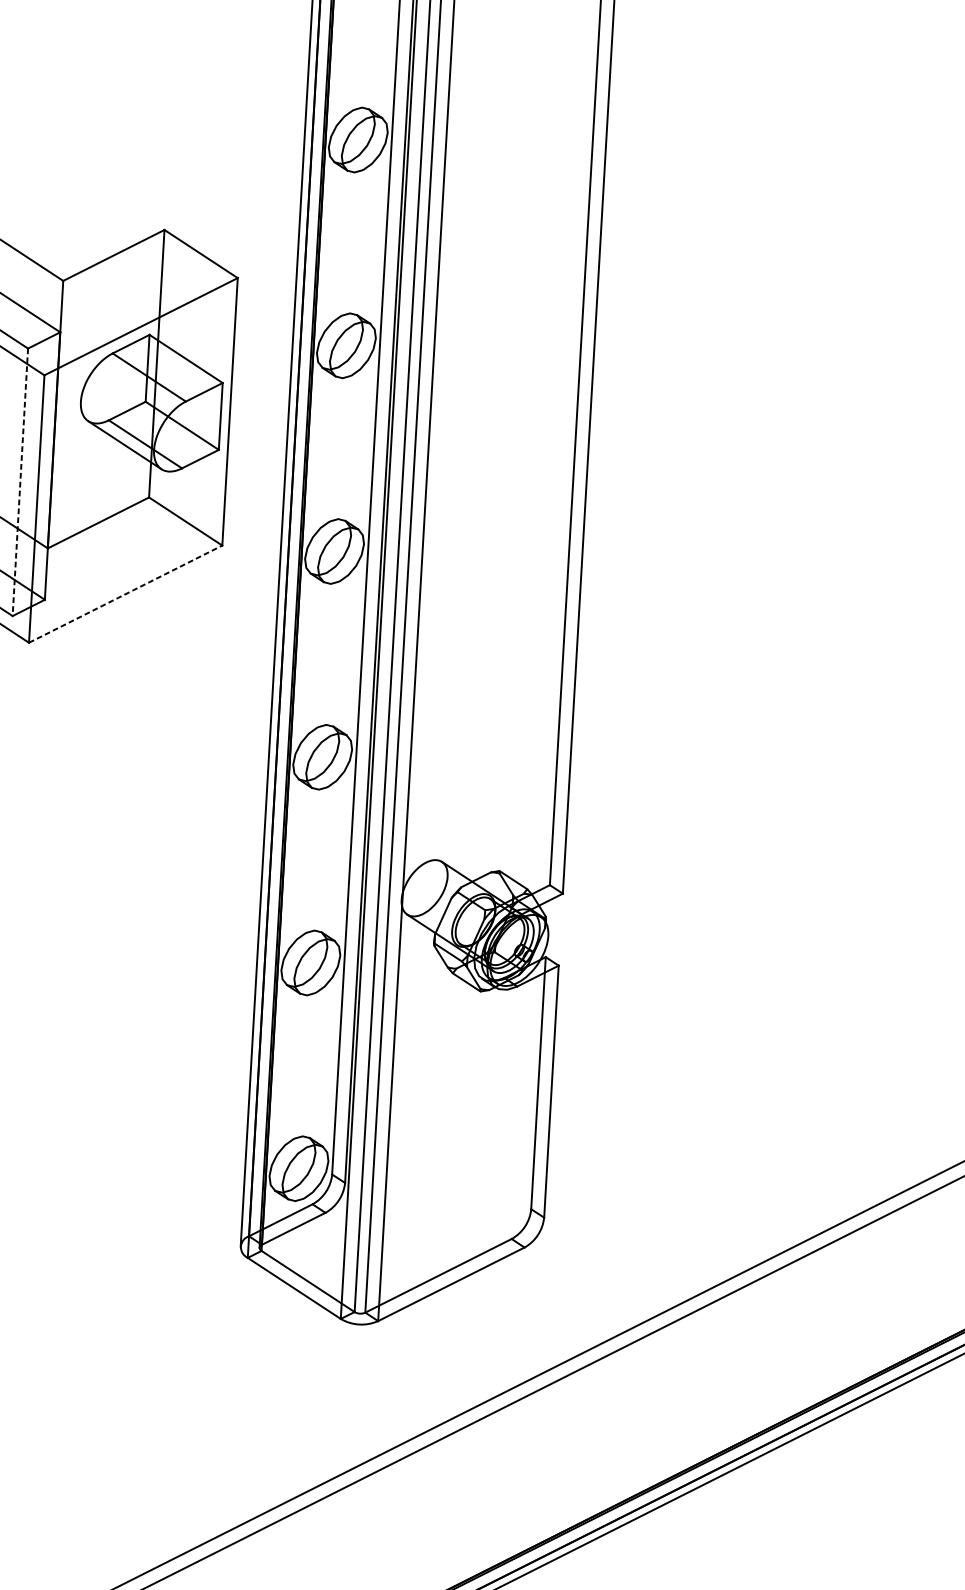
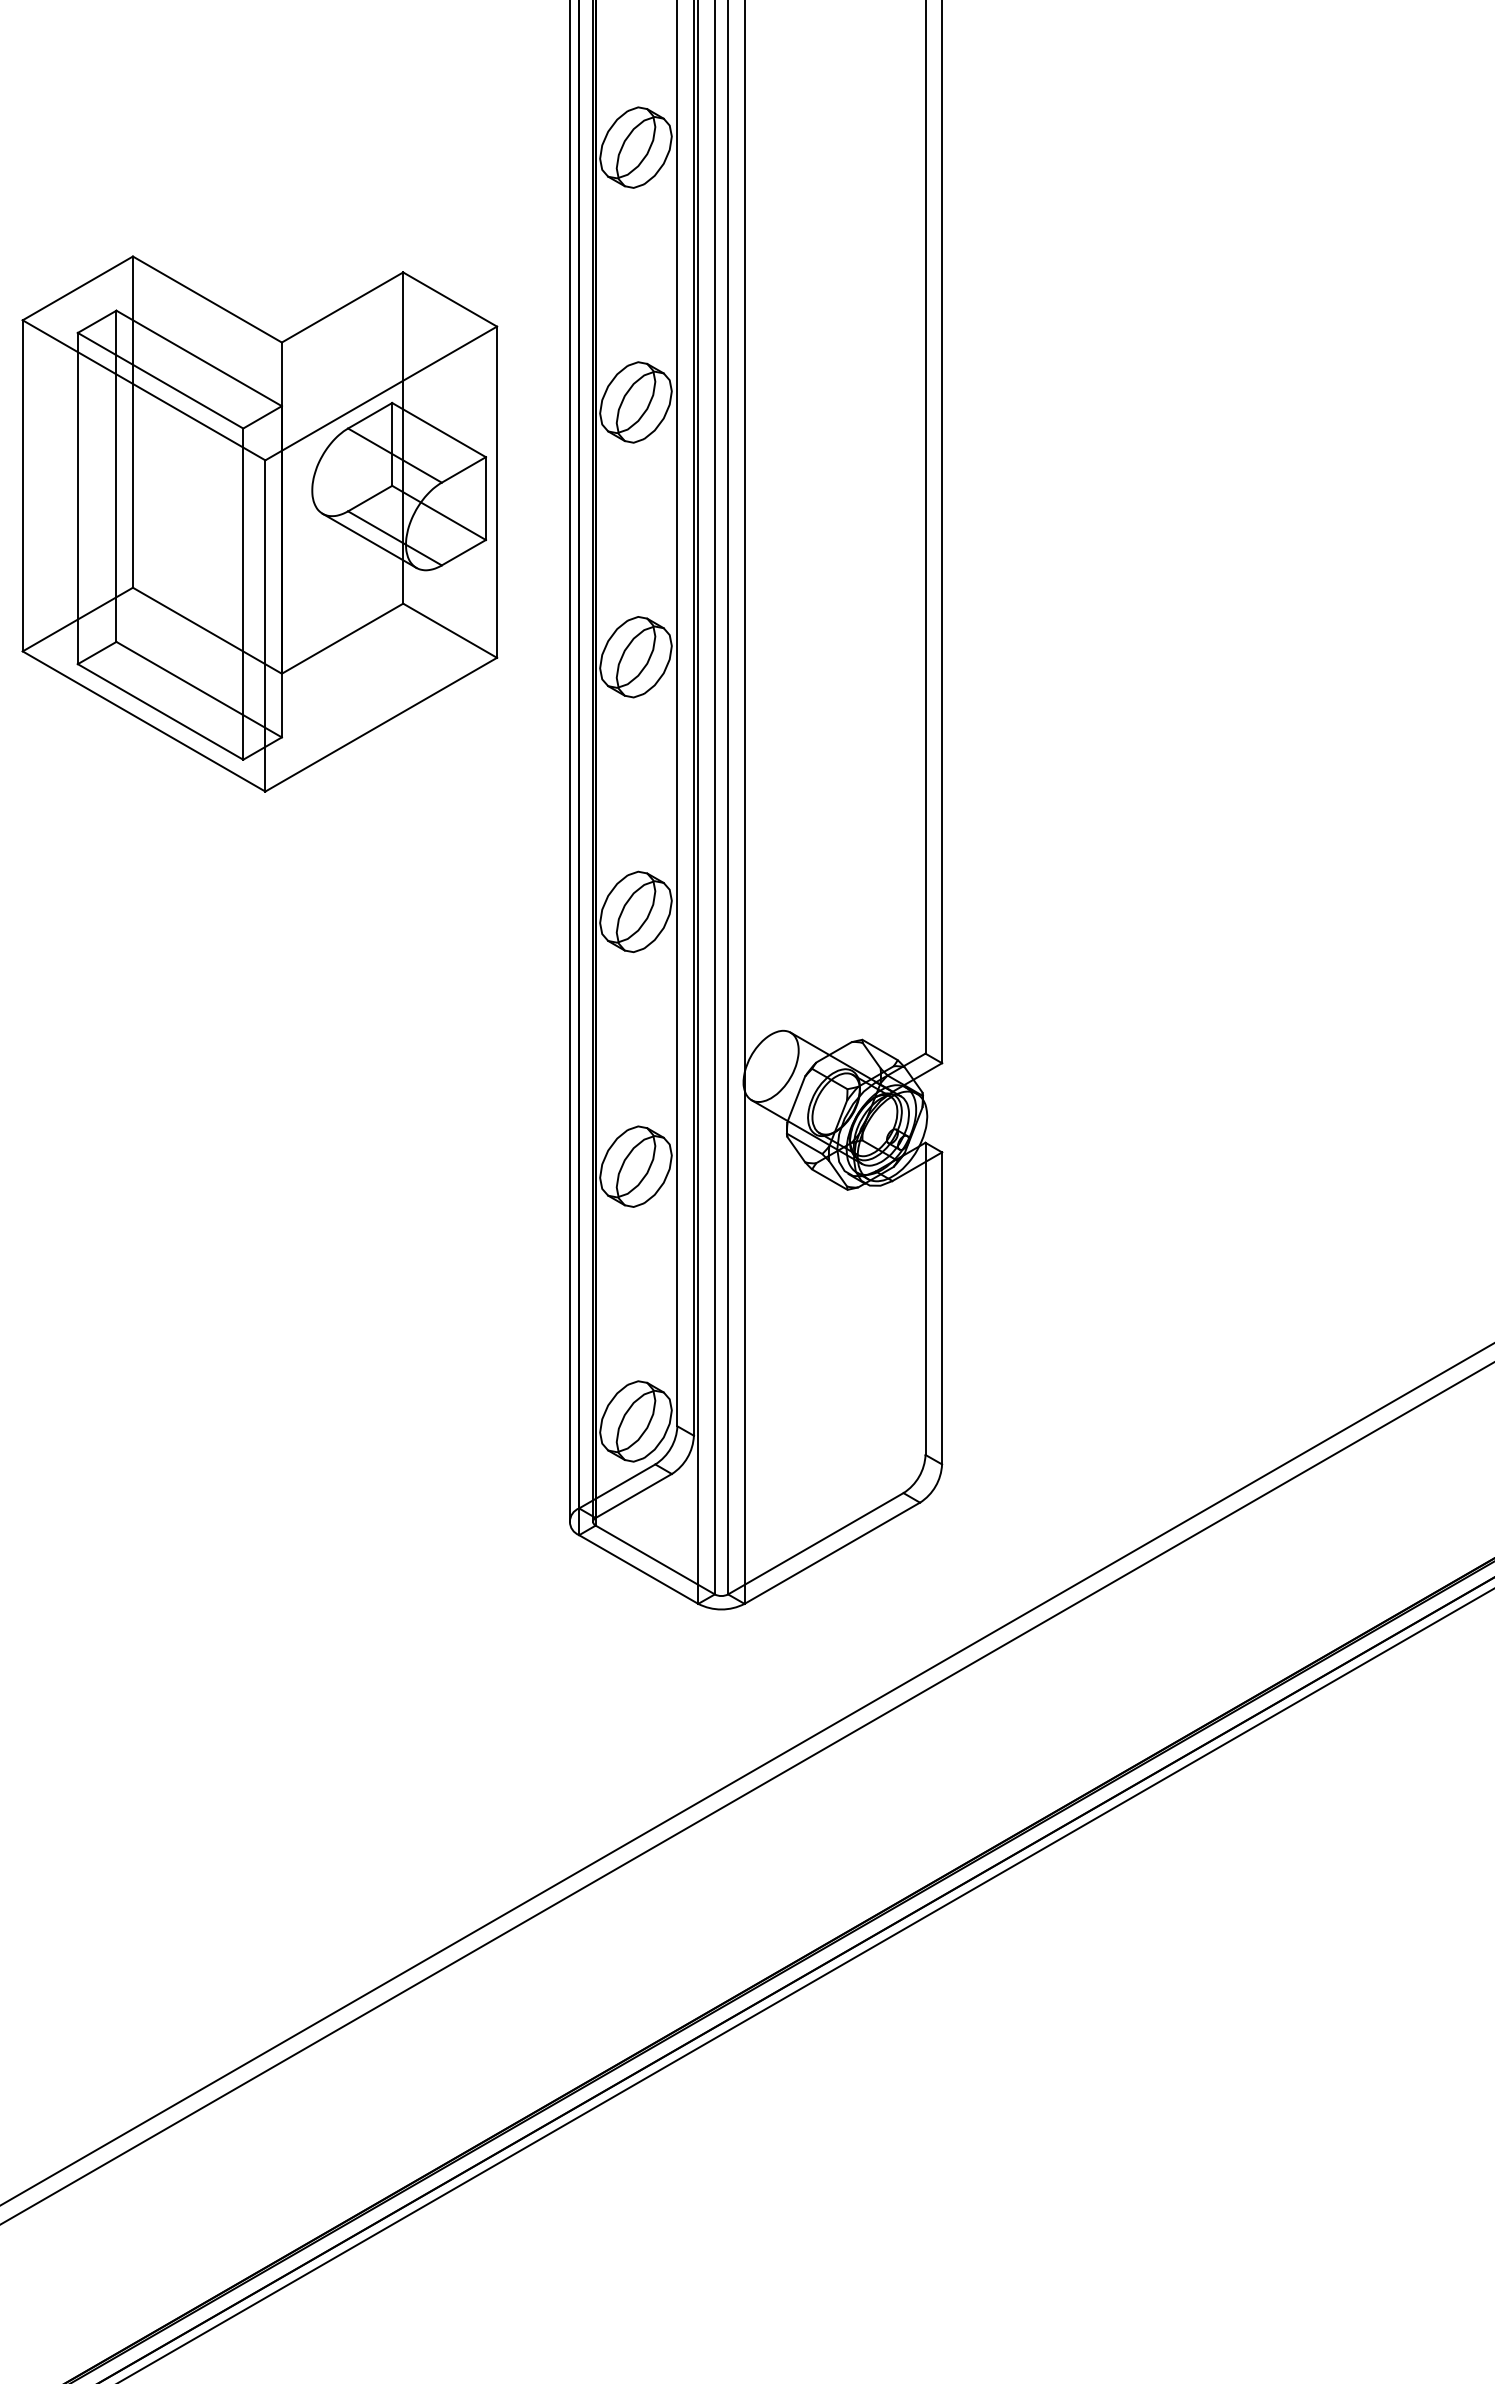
line: (20, 482) -> (243, 594), dashed -> solid
line: (125, 594) -> (381, 724), dashed -> solid

